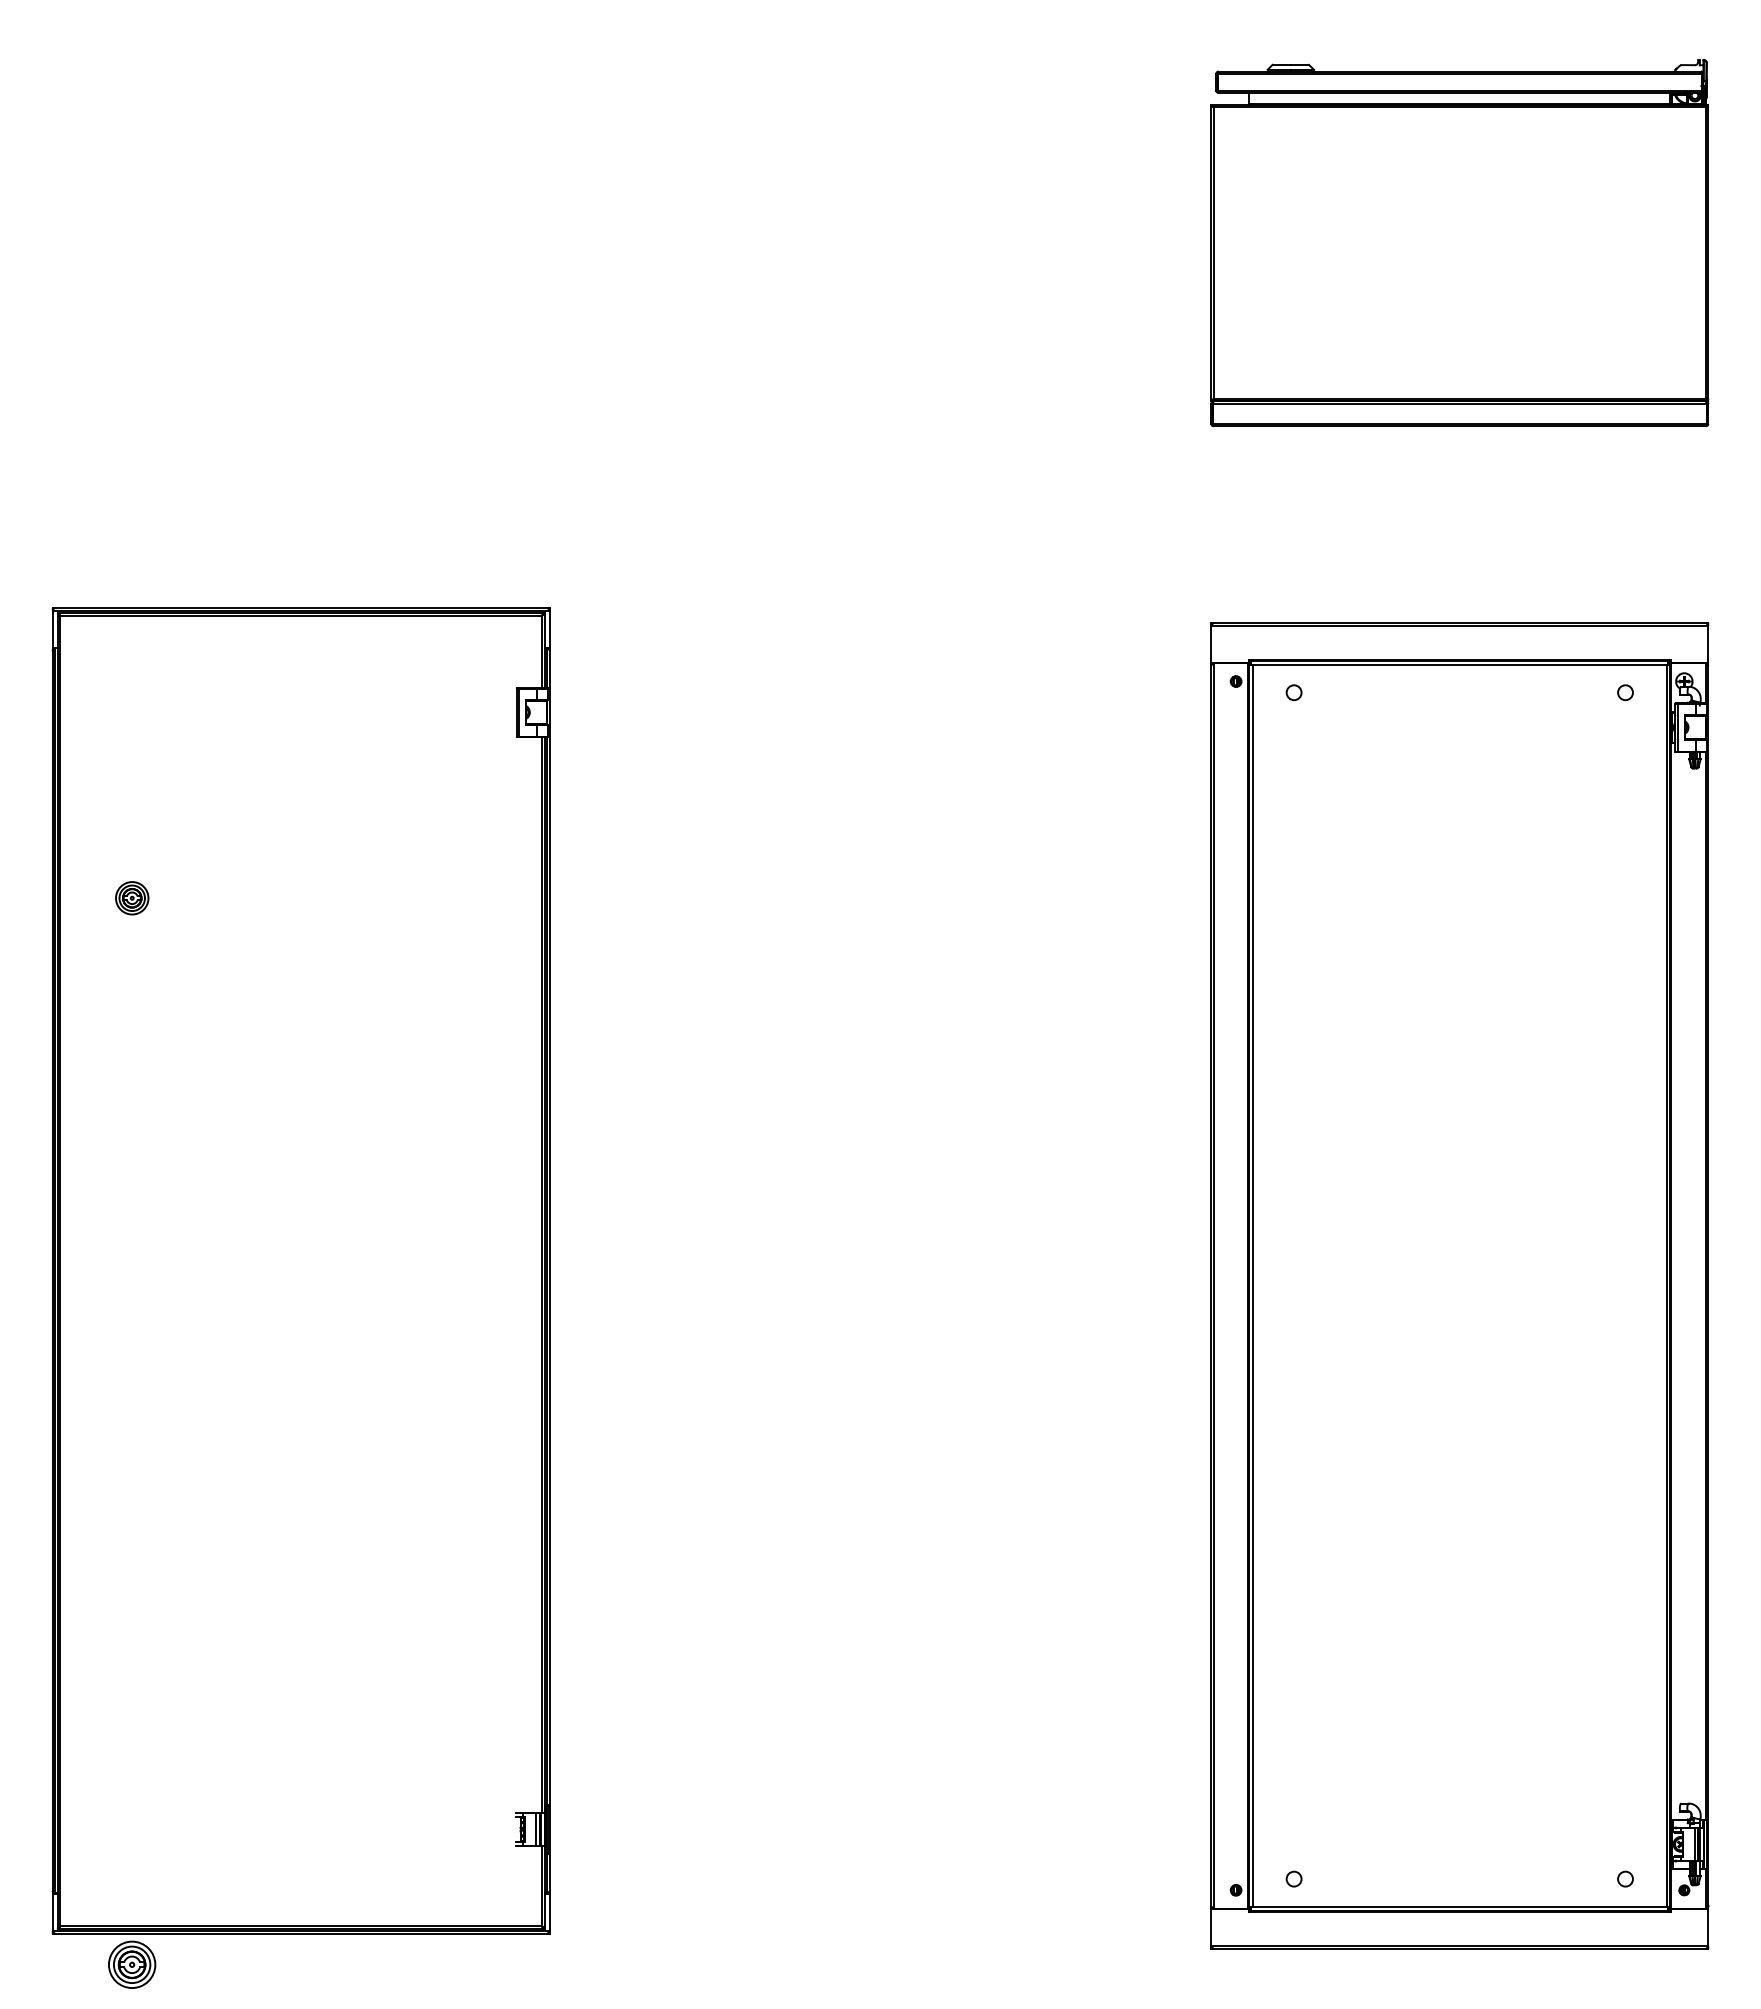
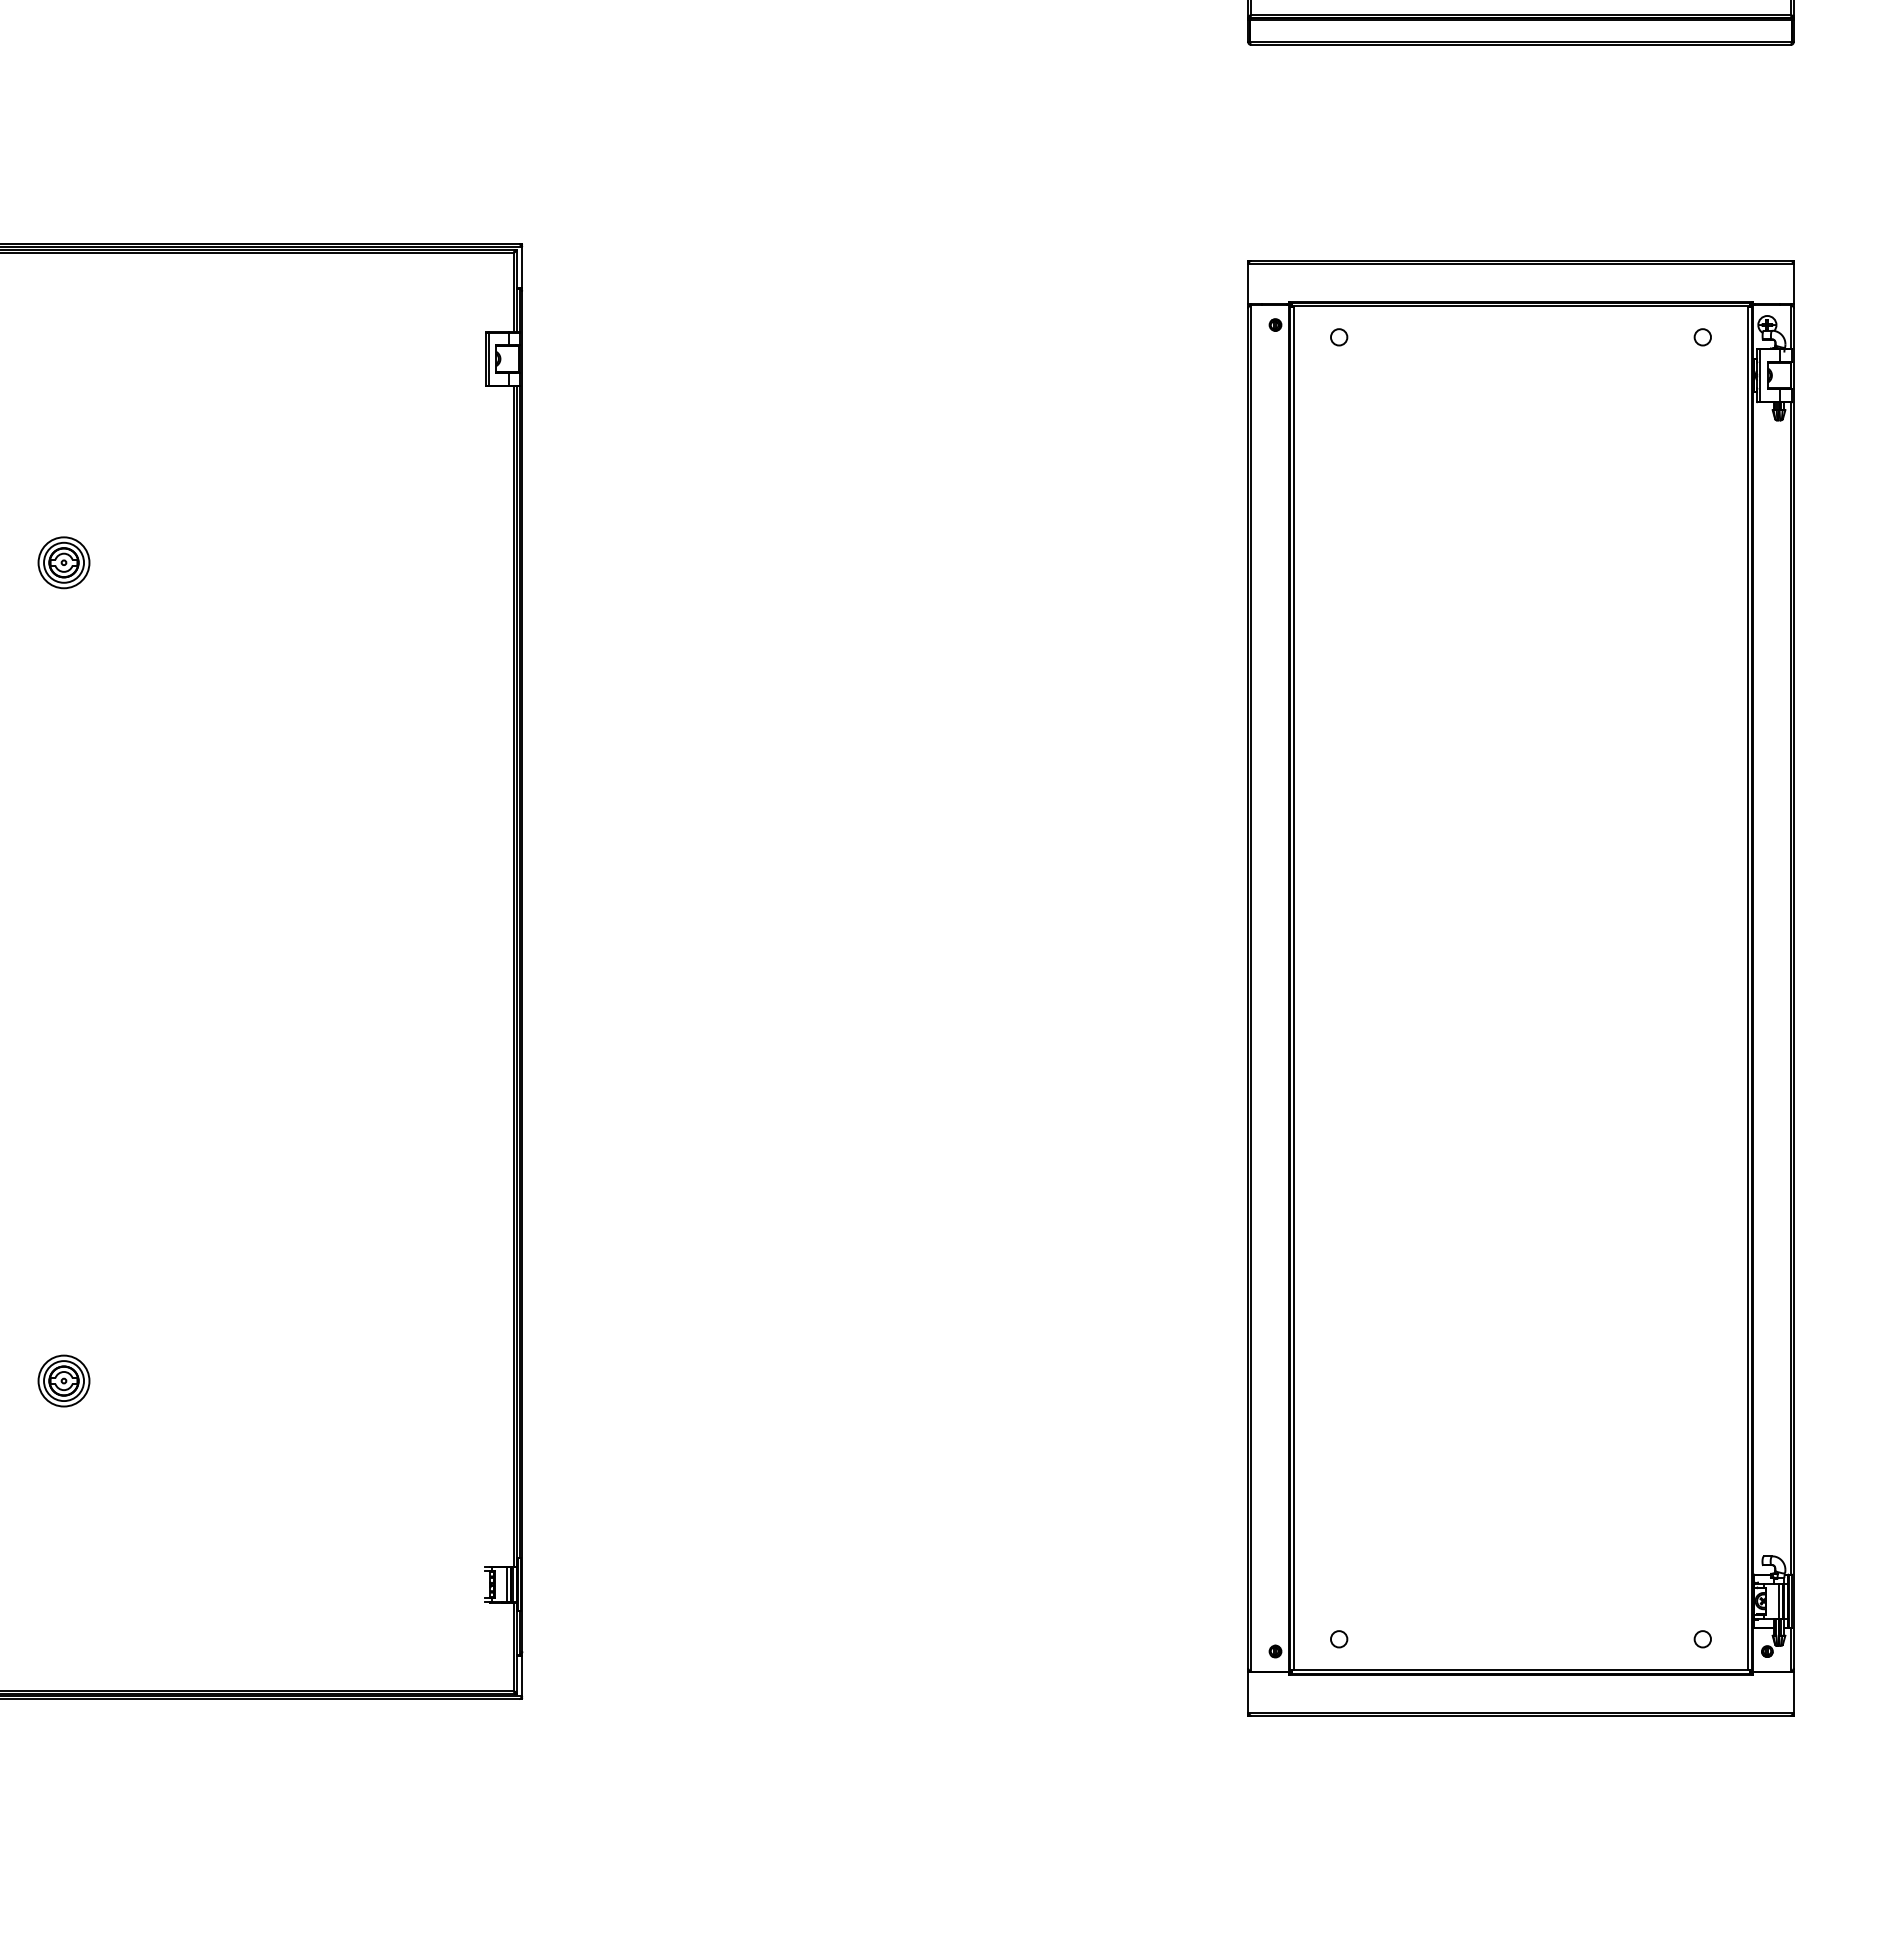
part: (132, 898) -> (64, 563), size x1.43
part: (132, 1964) -> (64, 1380), moved

